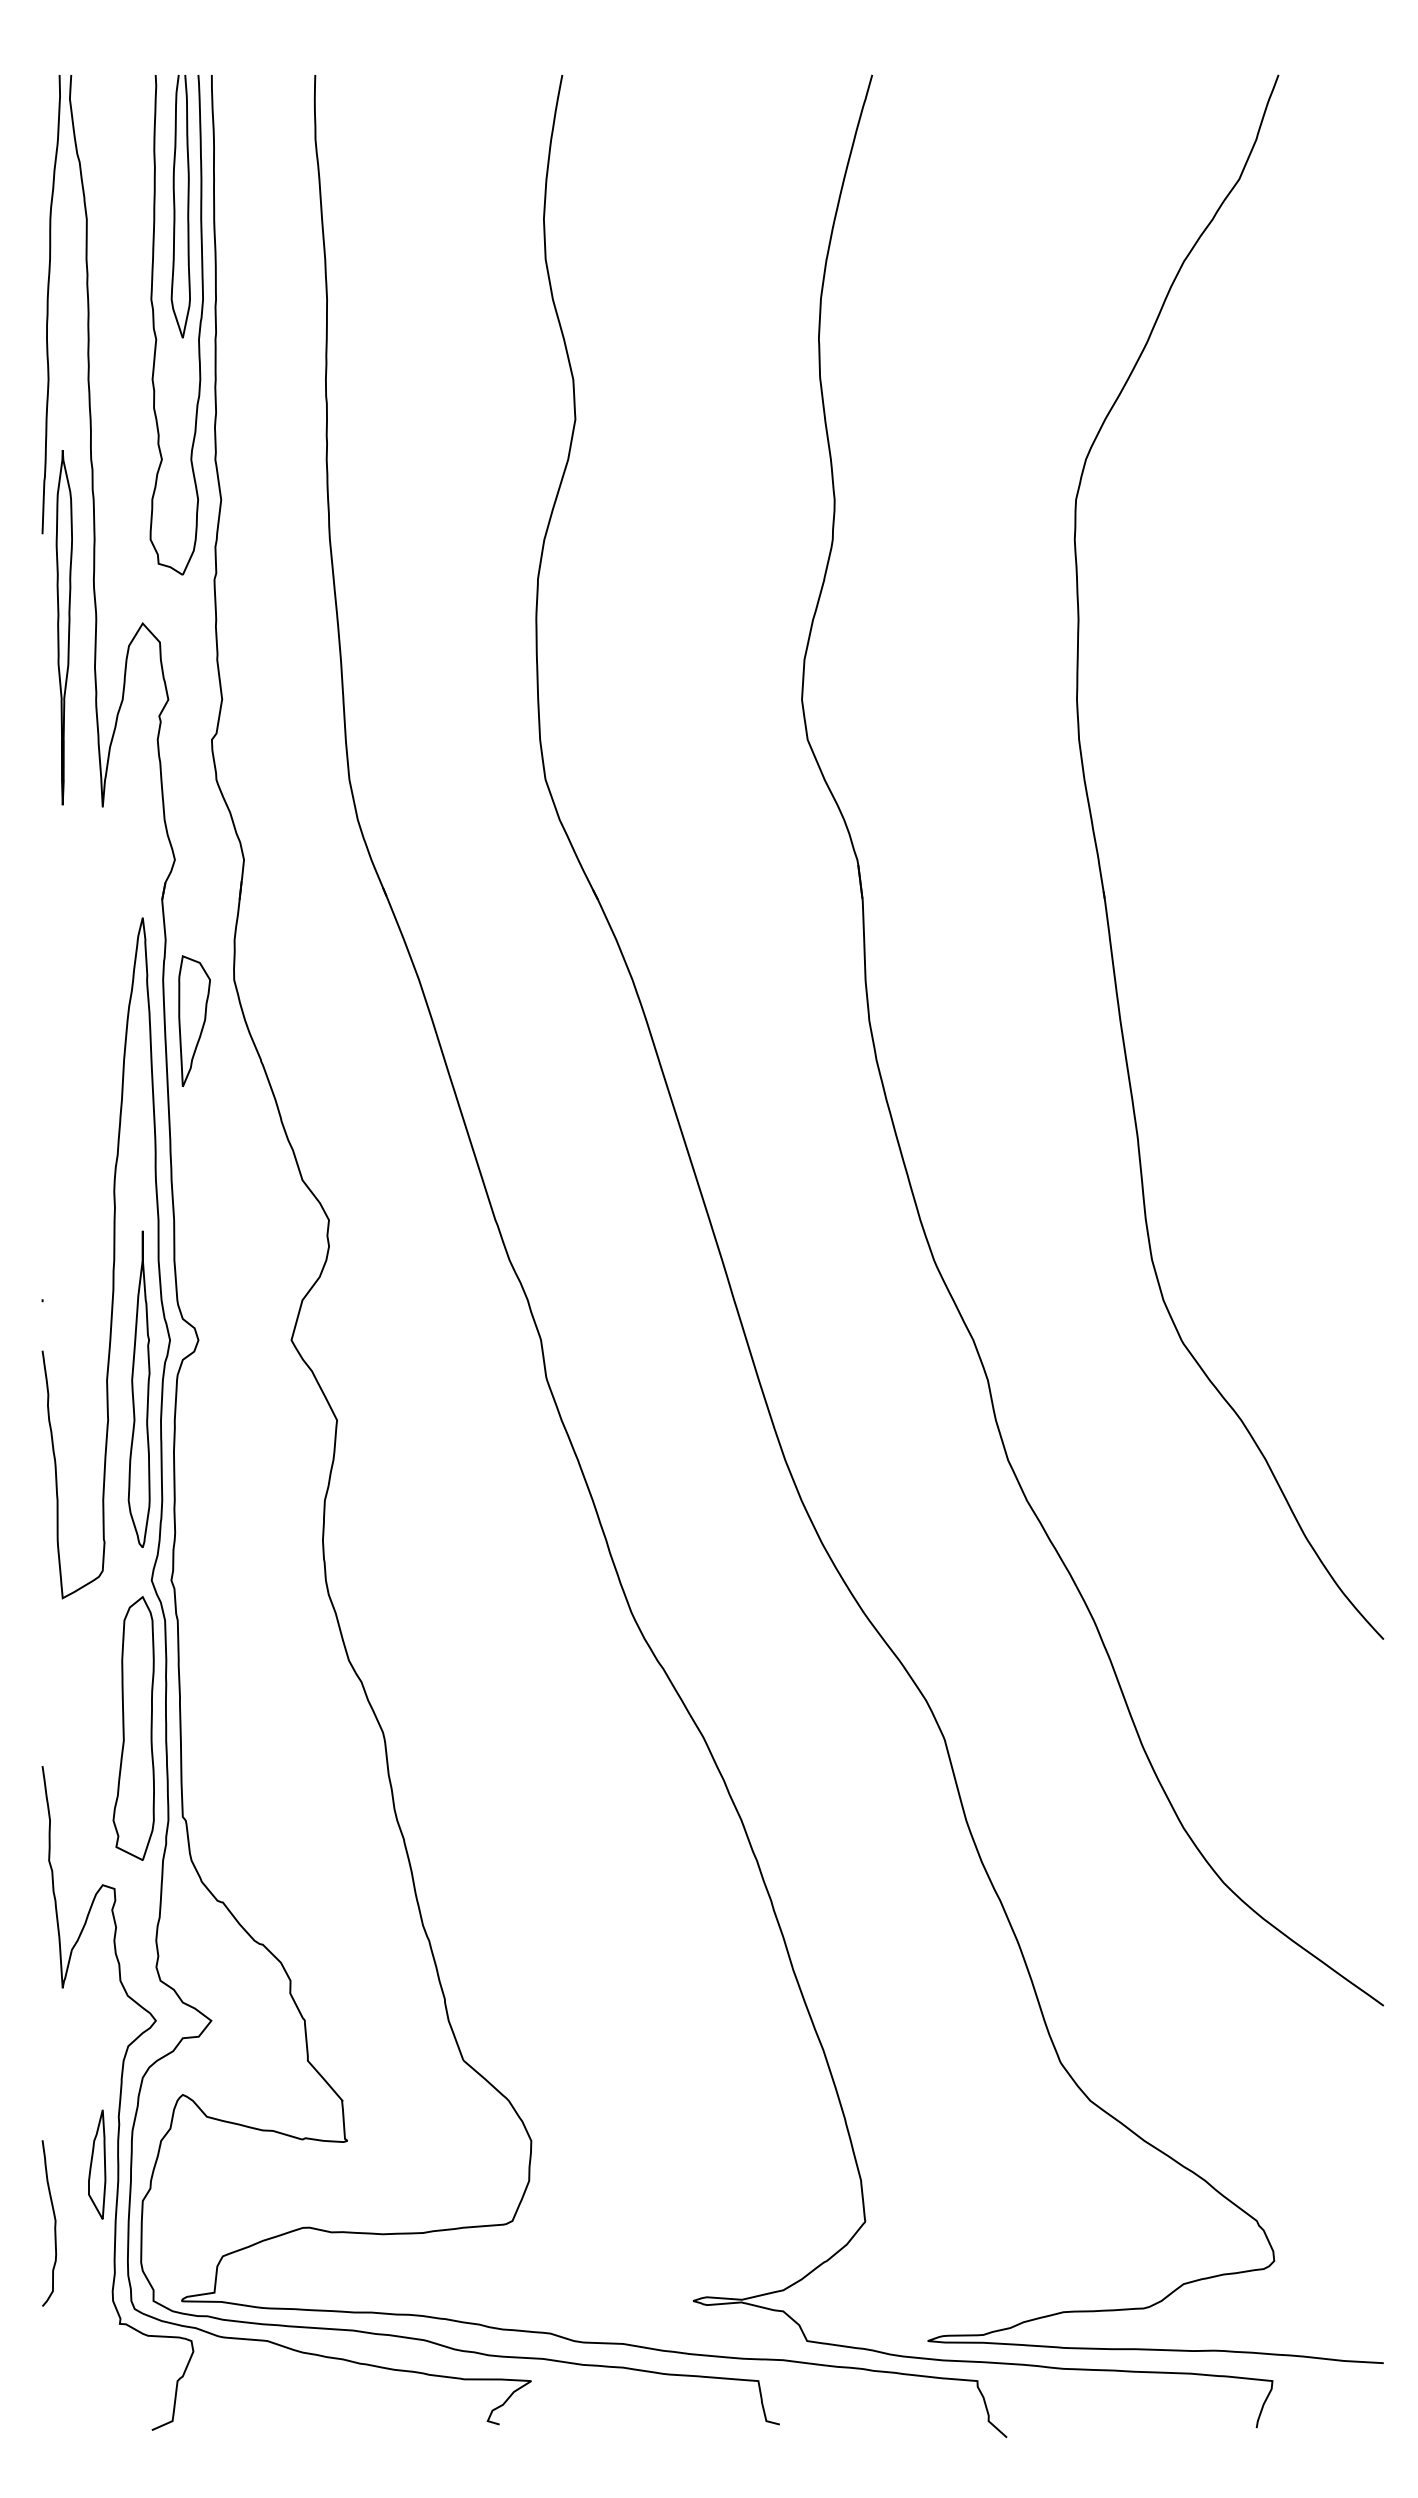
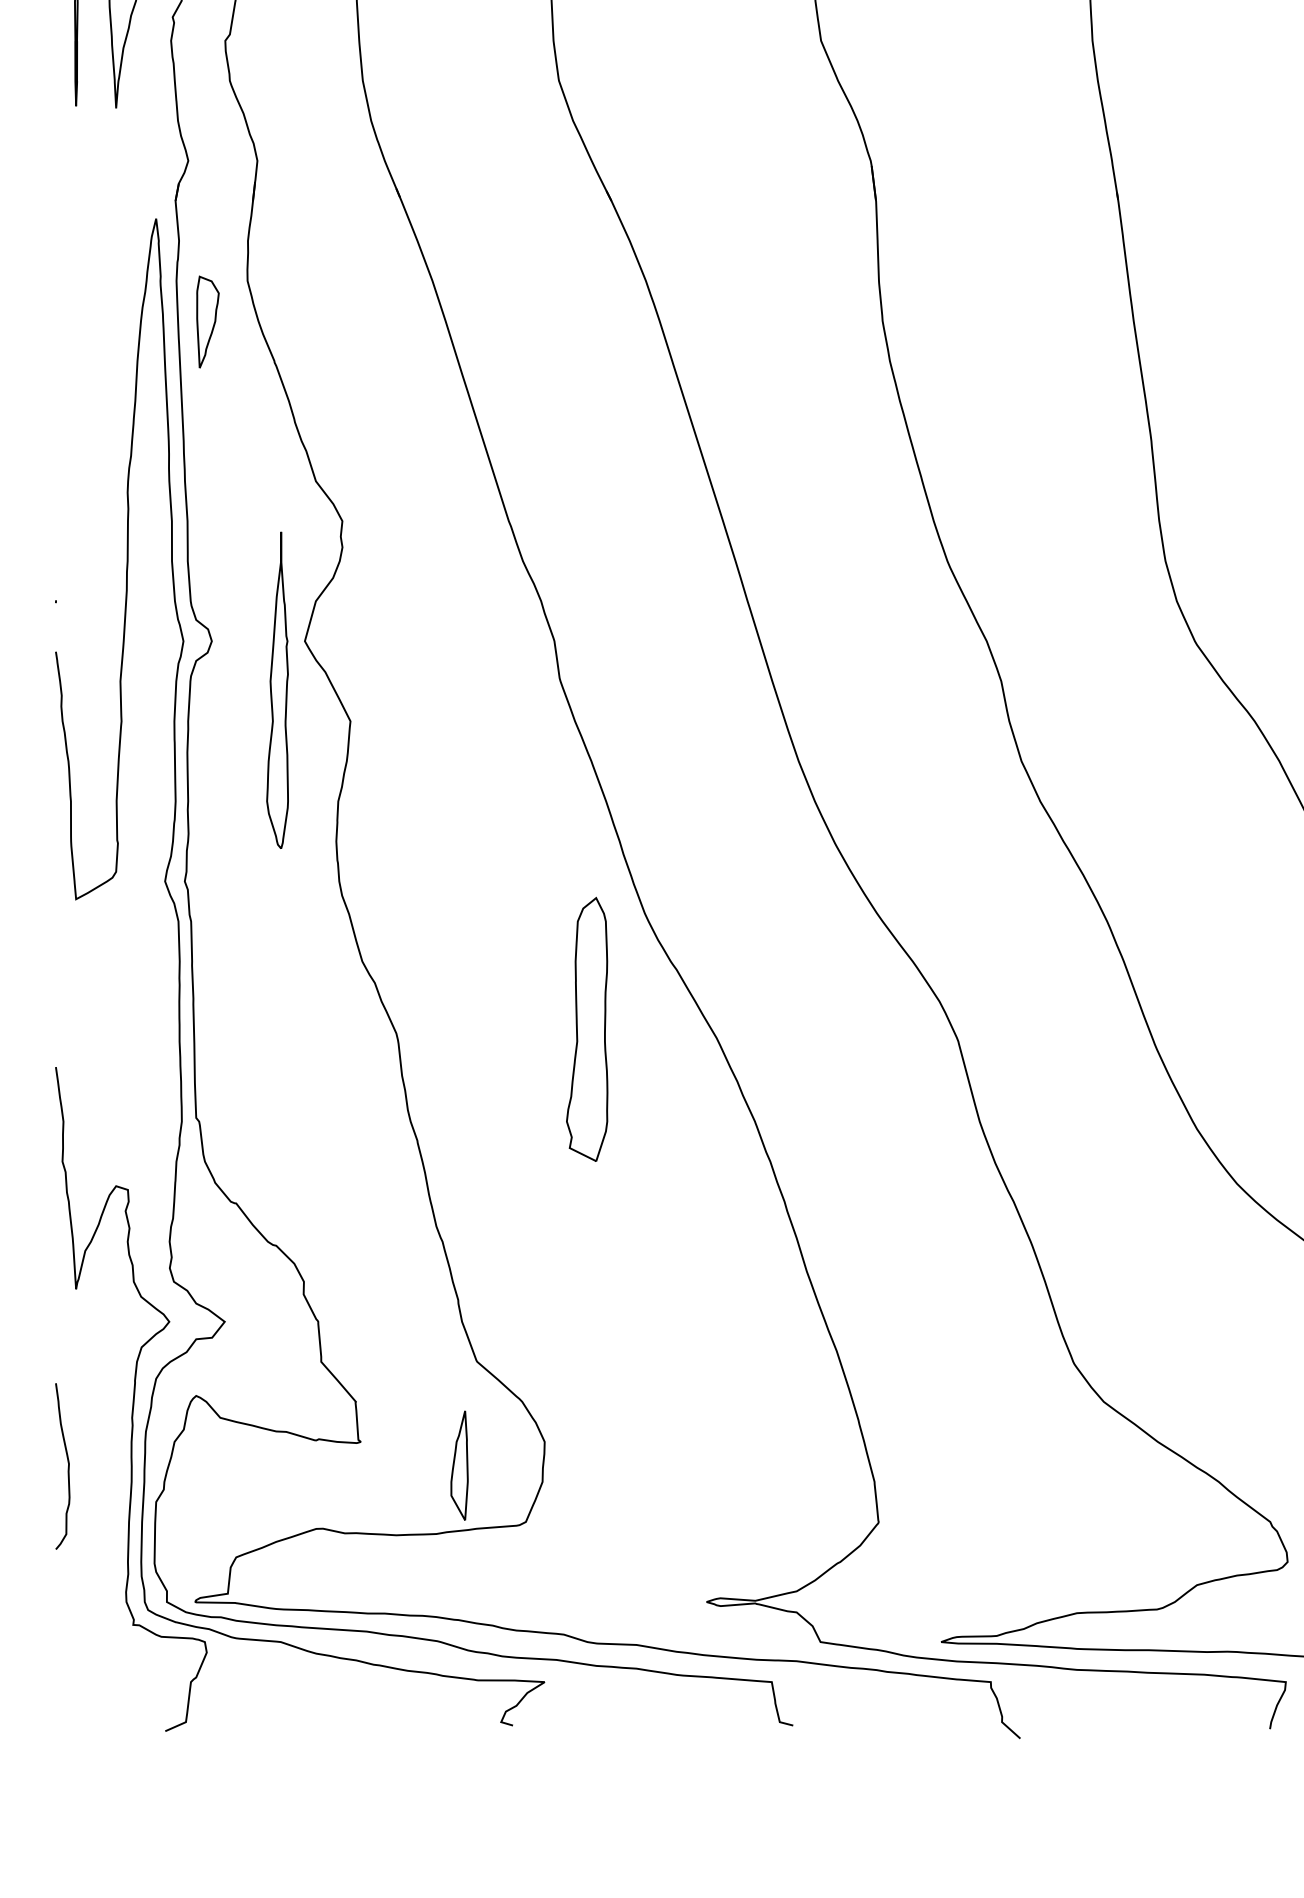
part: (194, 1020) -> (207, 321), size x0.7
part: (138, 1388) -> (276, 689), moved
part: (133, 1728) -> (586, 1029), moved
part: (97, 2164) -> (459, 1465), moved
curve: (54, 2223) -> (67, 1466), moved

